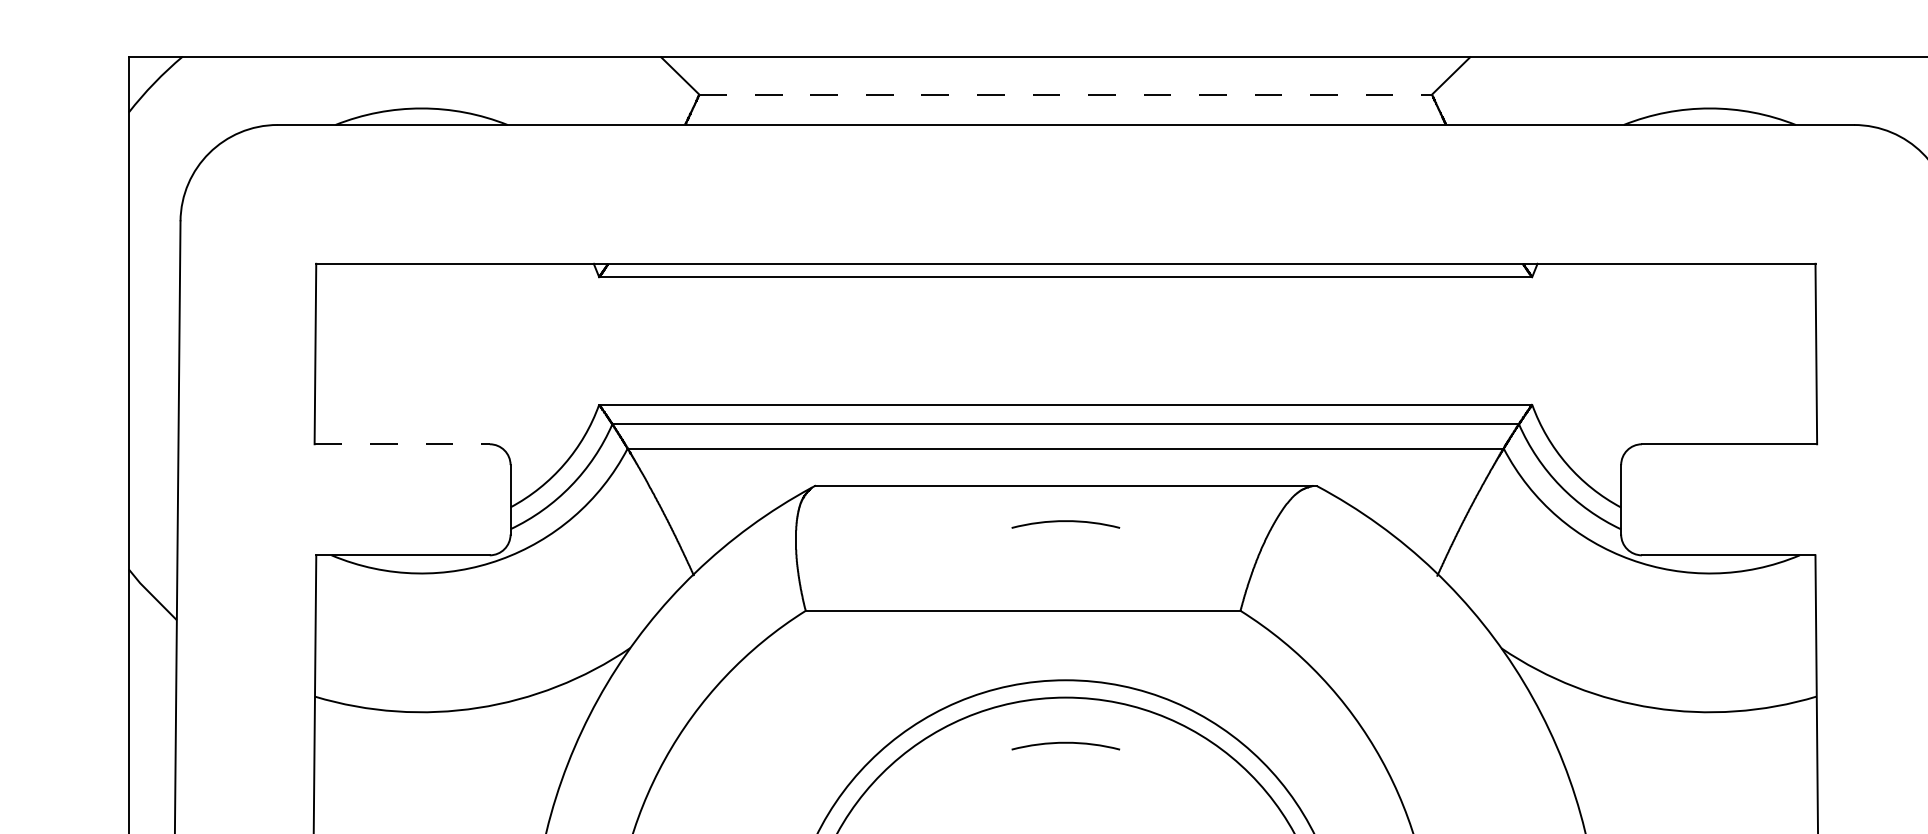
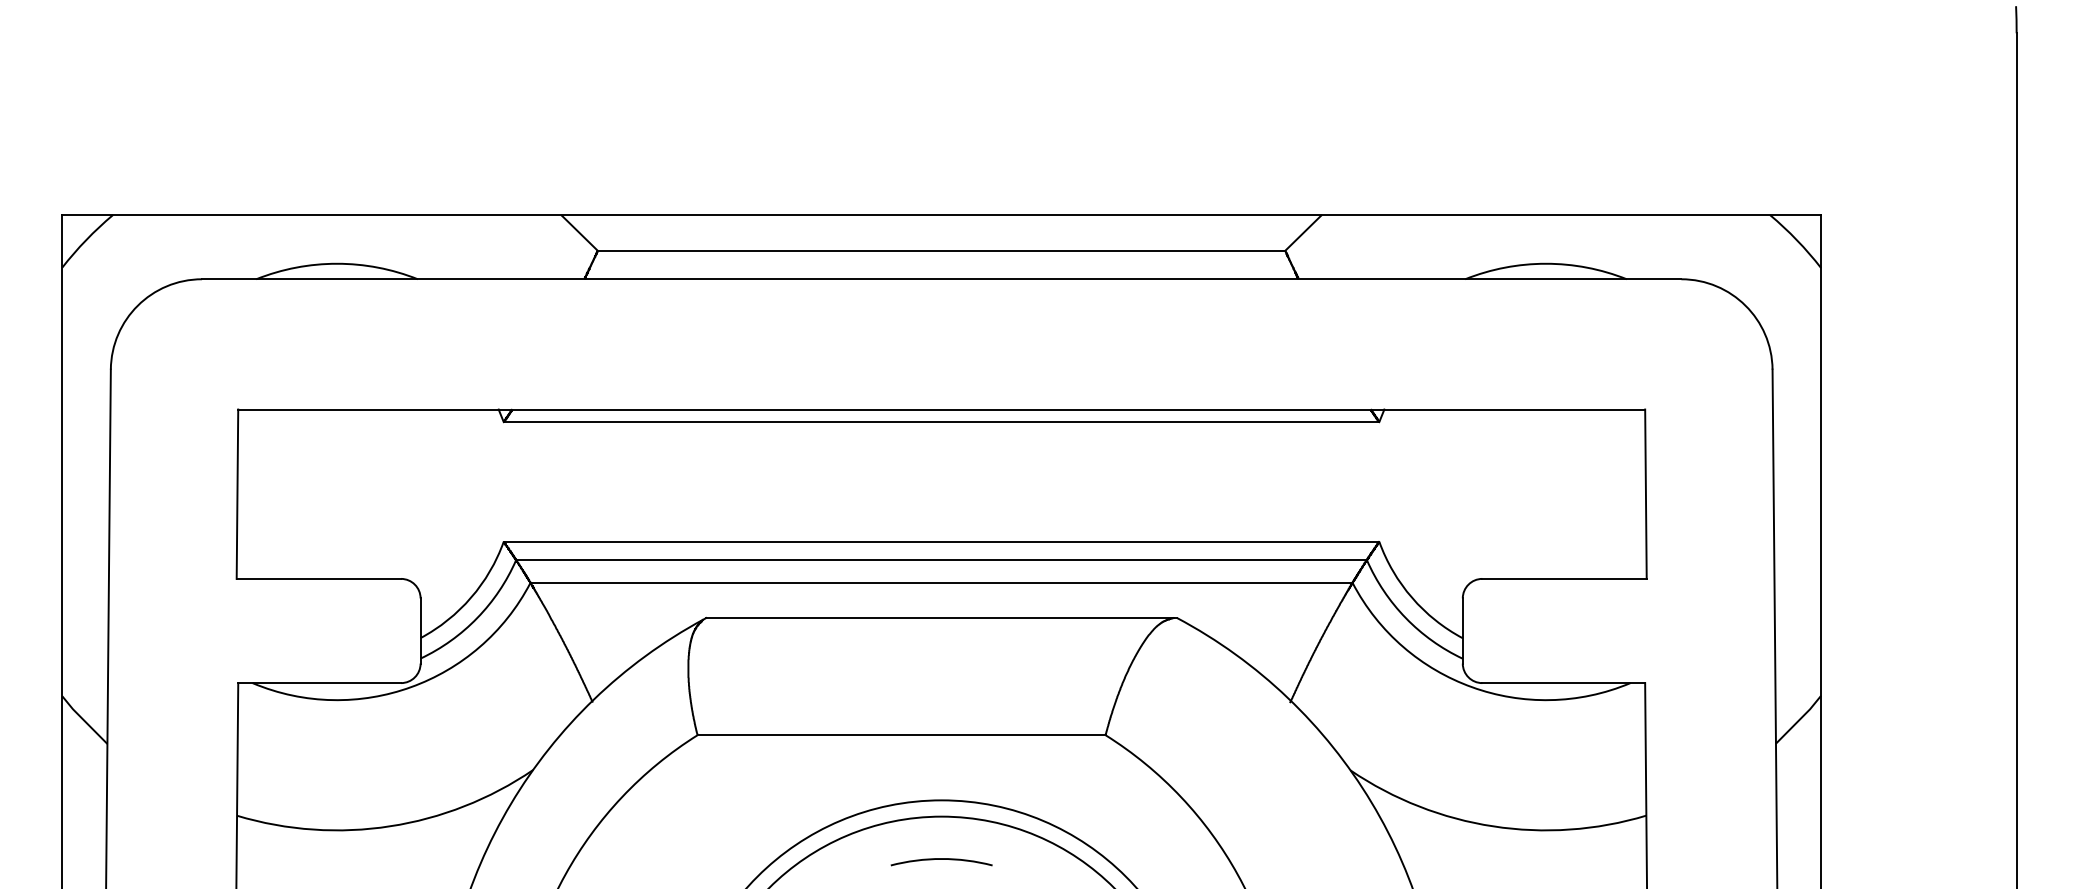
line: (1065, 94) -> (941, 250), dashed -> solid
line: (402, 443) -> (319, 578), dashed -> solid
arc: (1065, 521) -> (941, 651), removed

